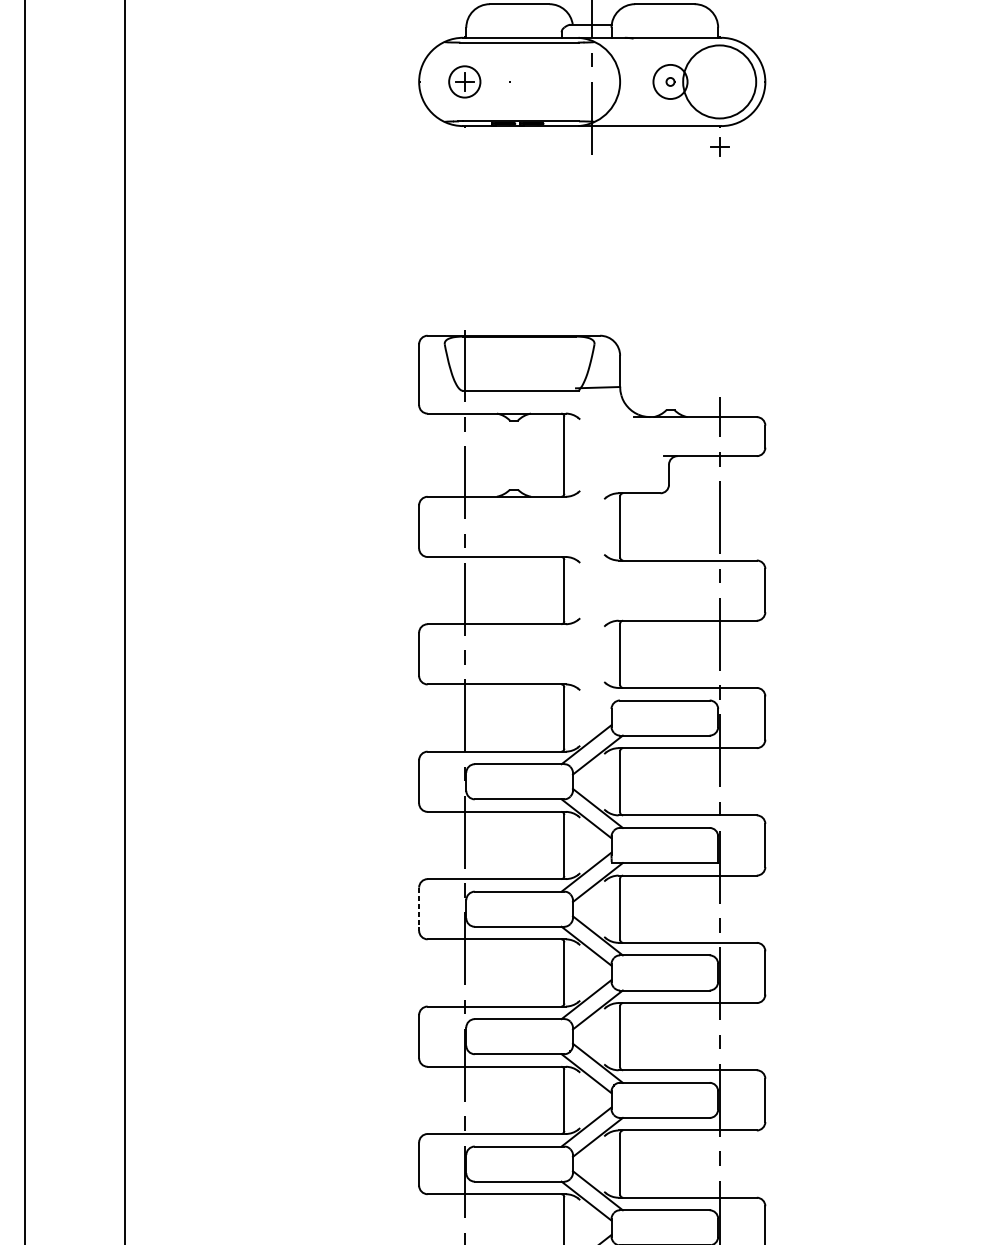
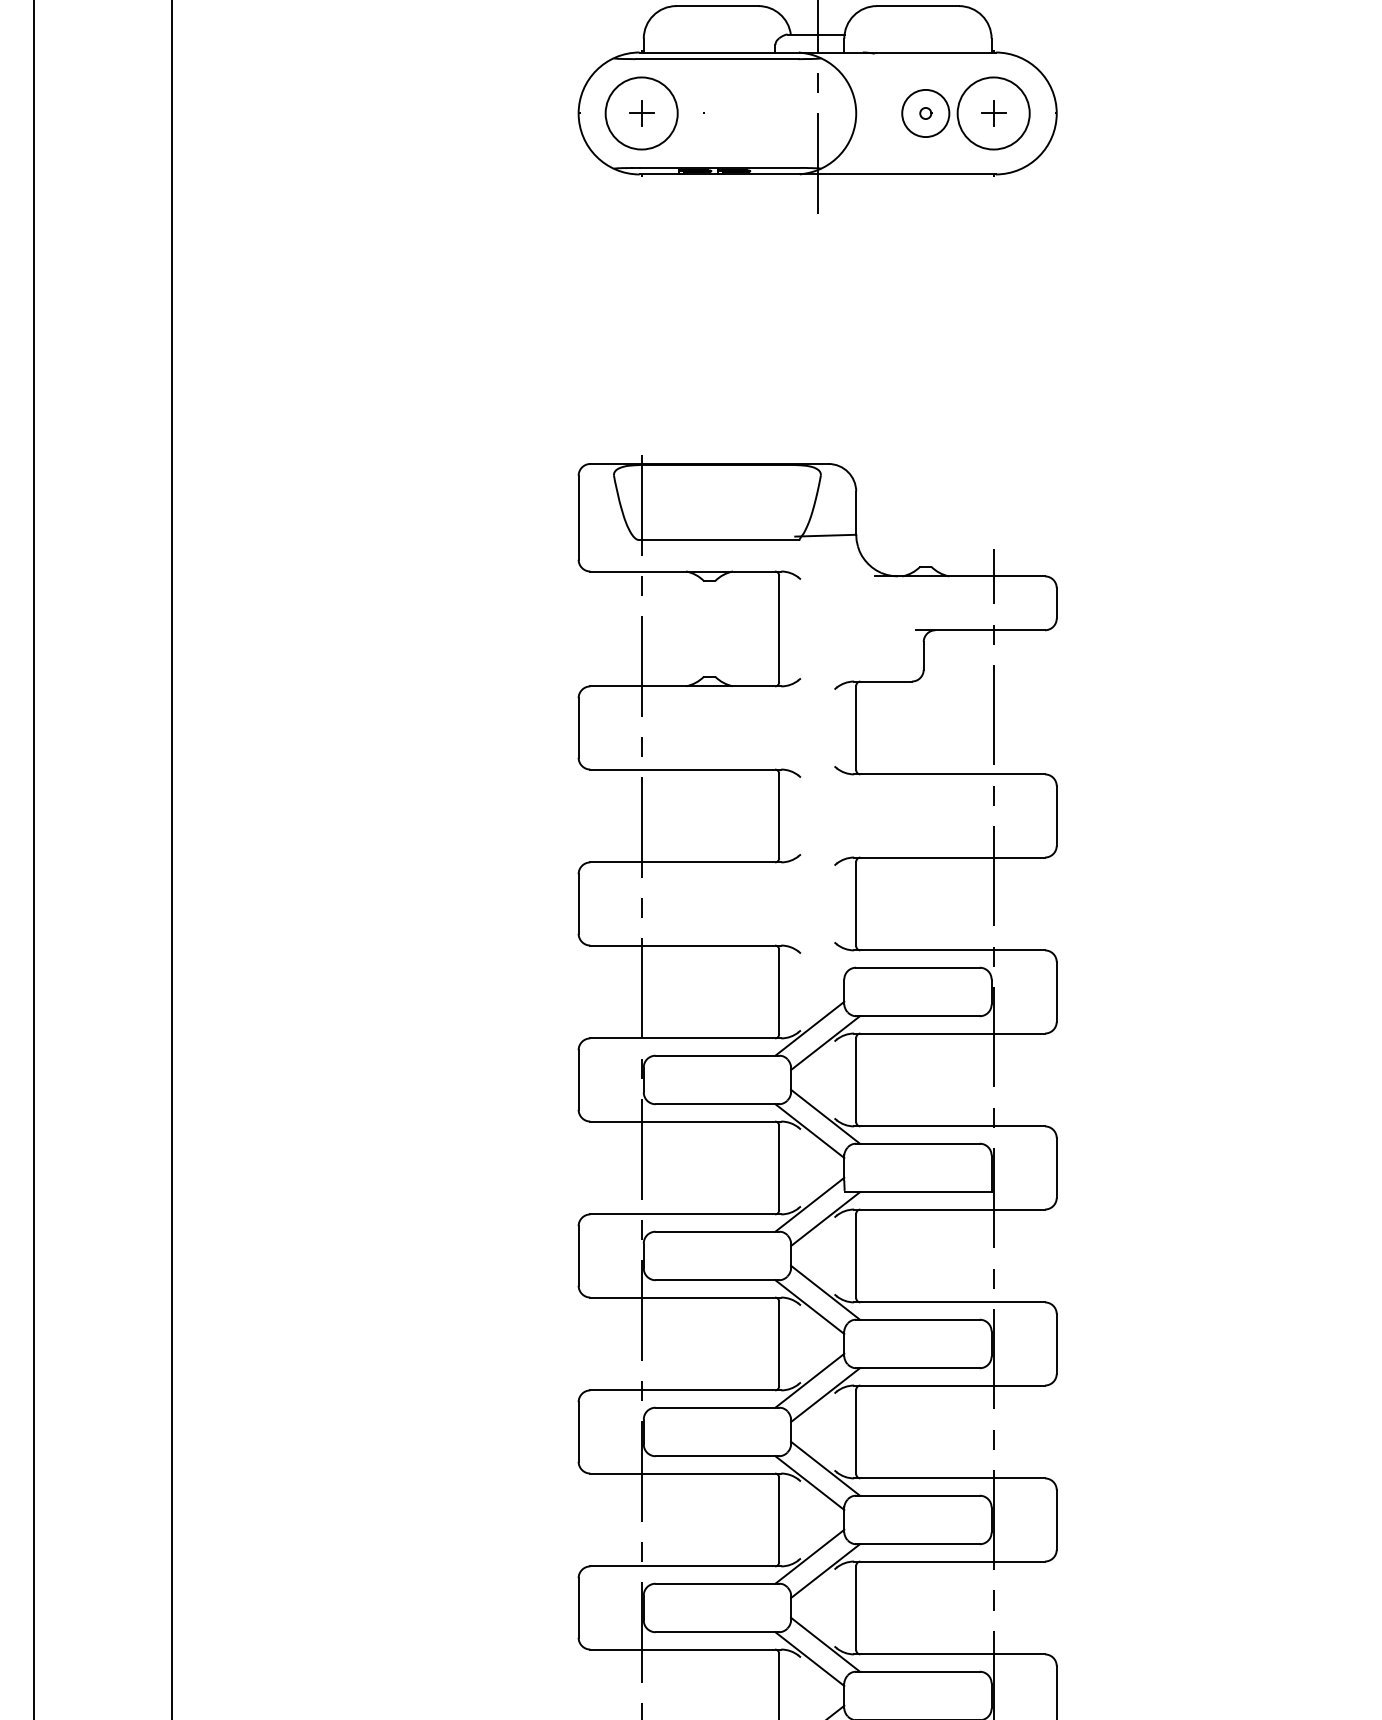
circle: (464, 81) -> (641, 113), size x1.67
circle: (719, 81) -> (993, 113), size x0.71
part: (719, 147) -> (993, 113), moved
line: (419, 908) -> (578, 1255), dashed -> solid

